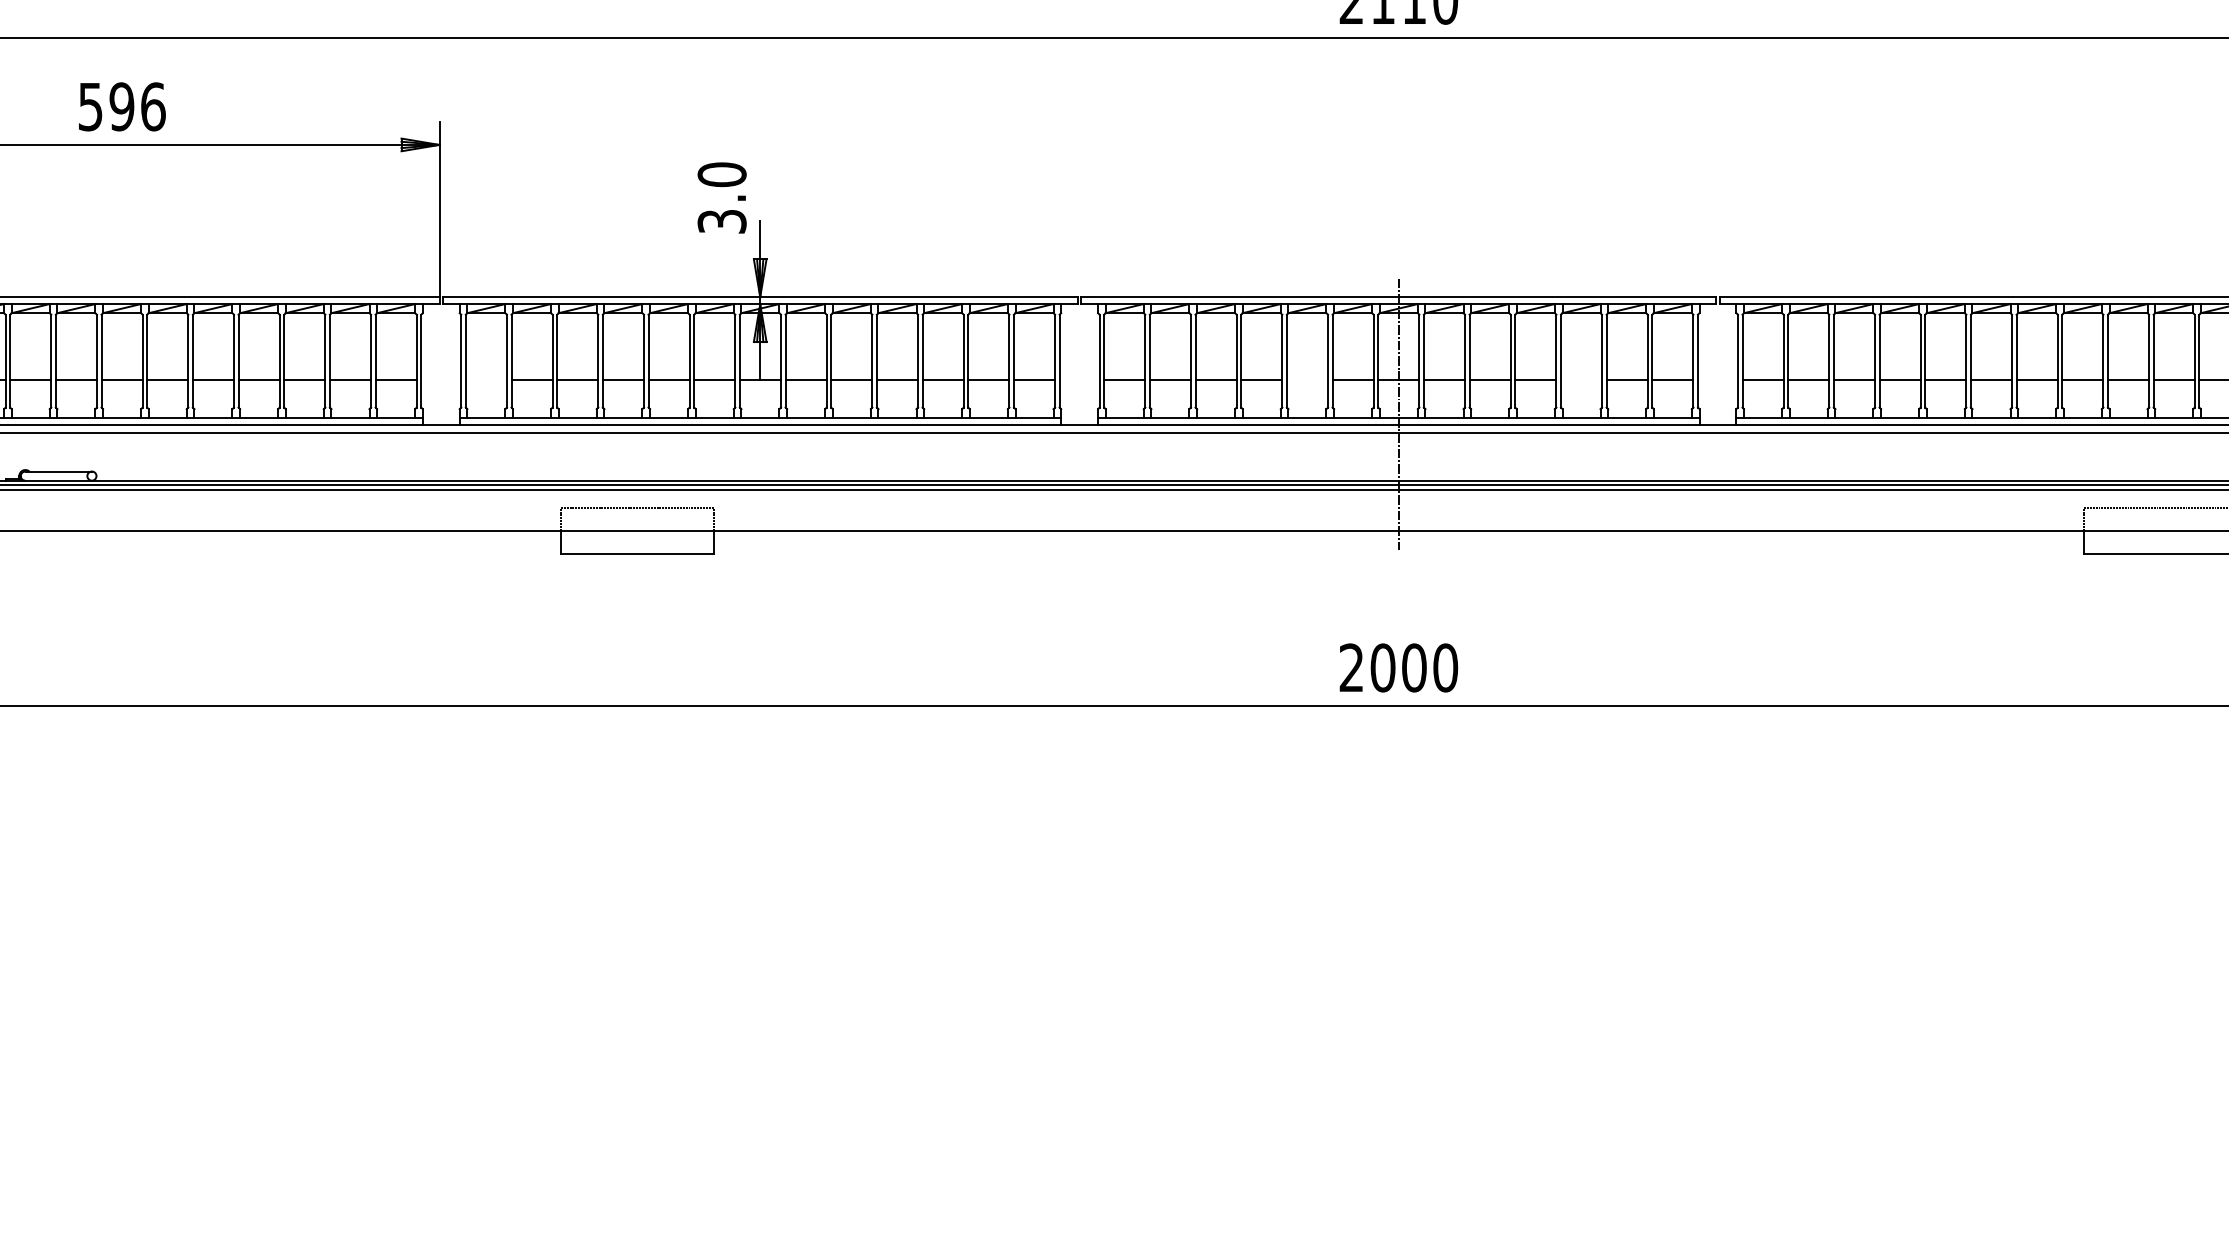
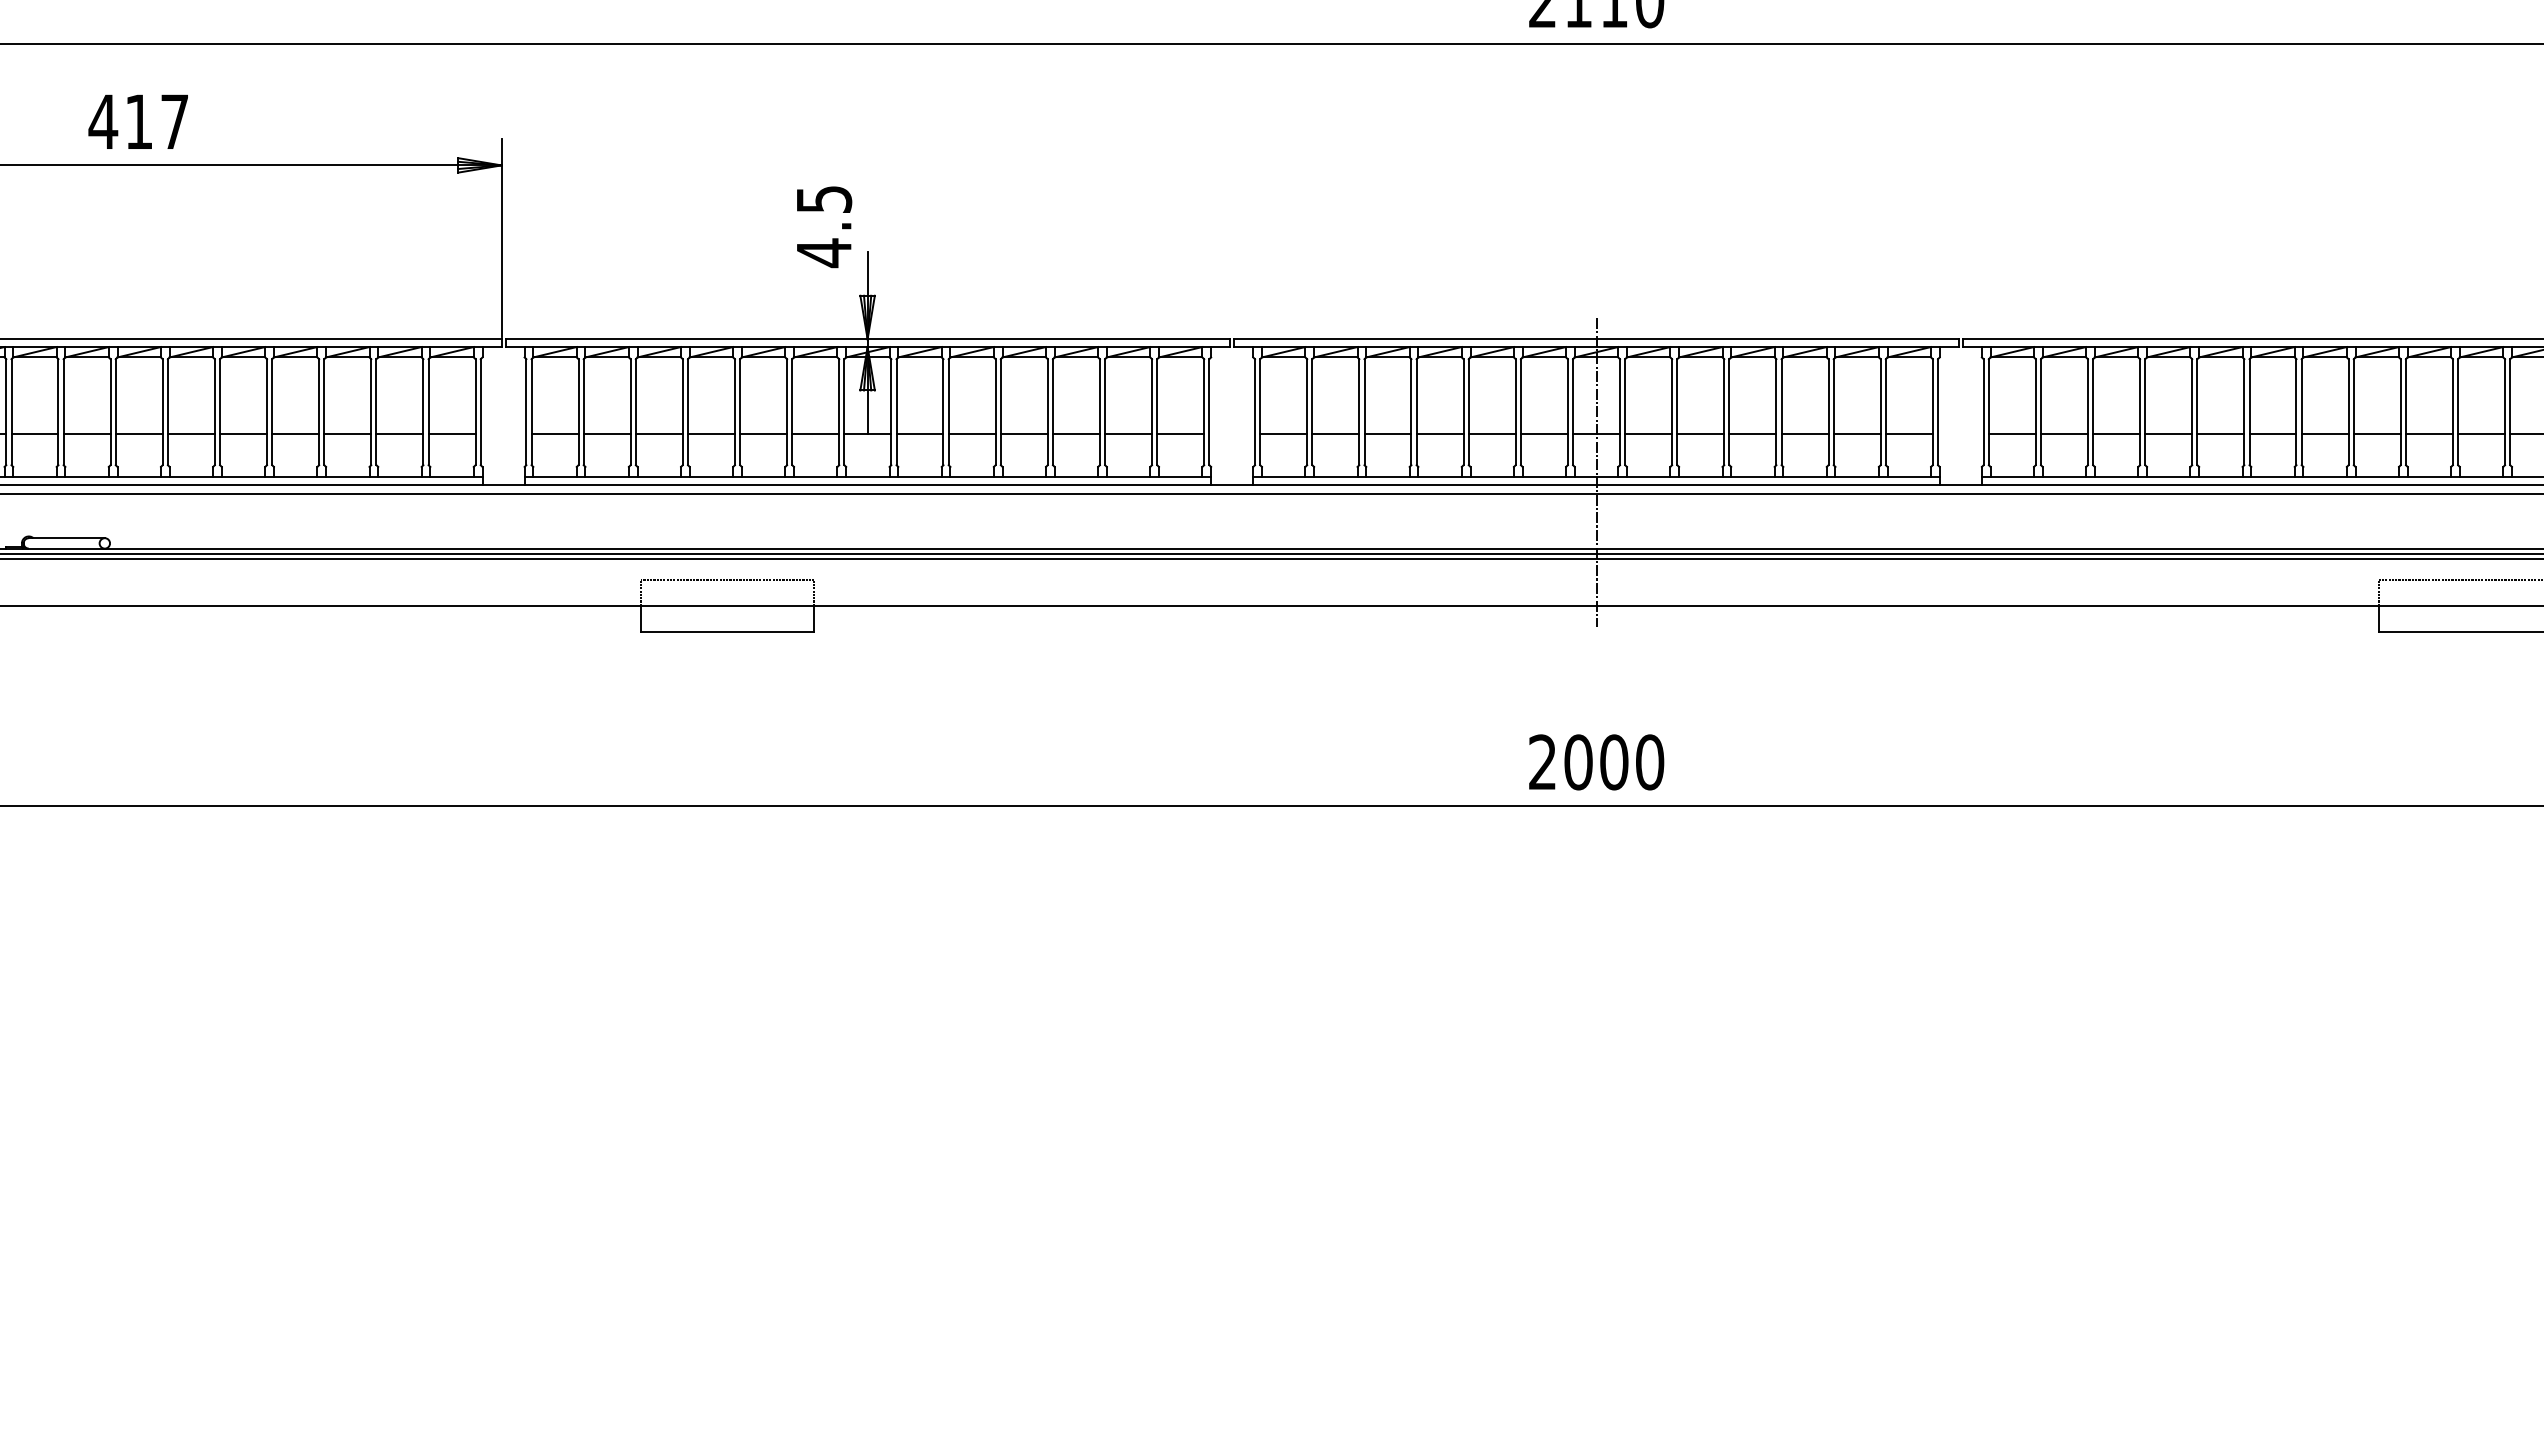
text: (121, 106) -> (138, 121), 596 -> 417
text: (722, 198) -> (824, 226), 3.0 -> 4.5
line: (485, 379) -> (554, 433), added
line: (1306, 379) -> (1491, 433), added
line: (1581, 379) -> (1804, 433), added

